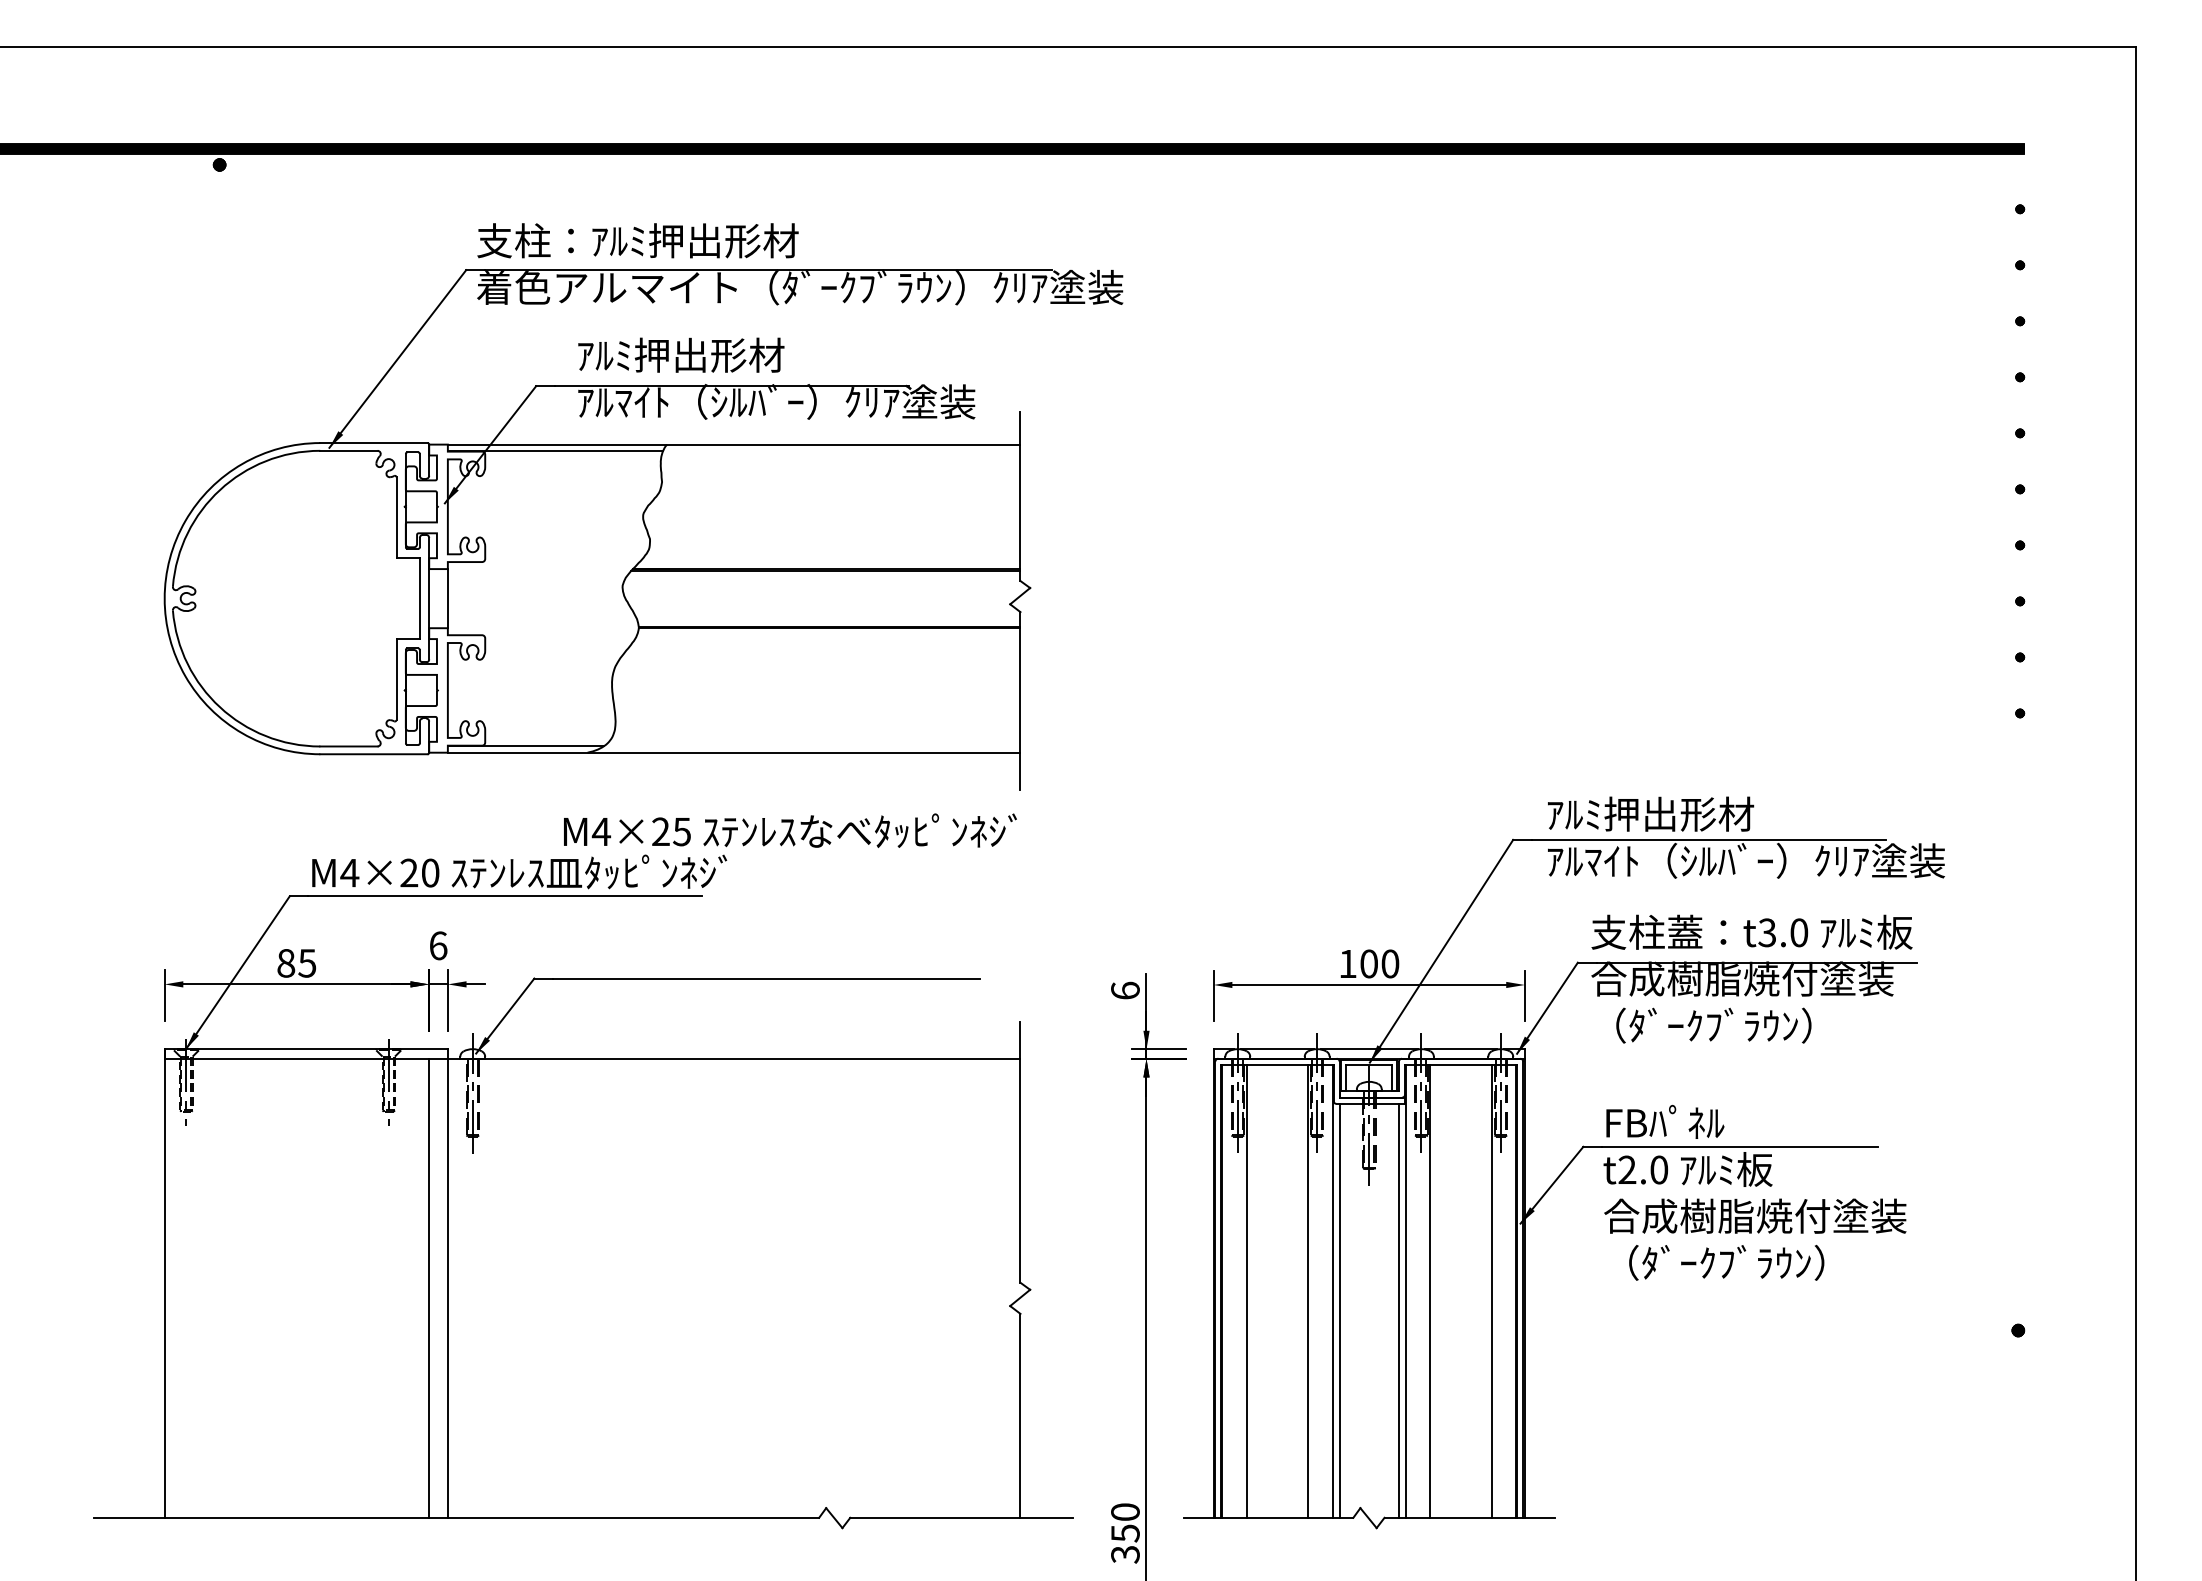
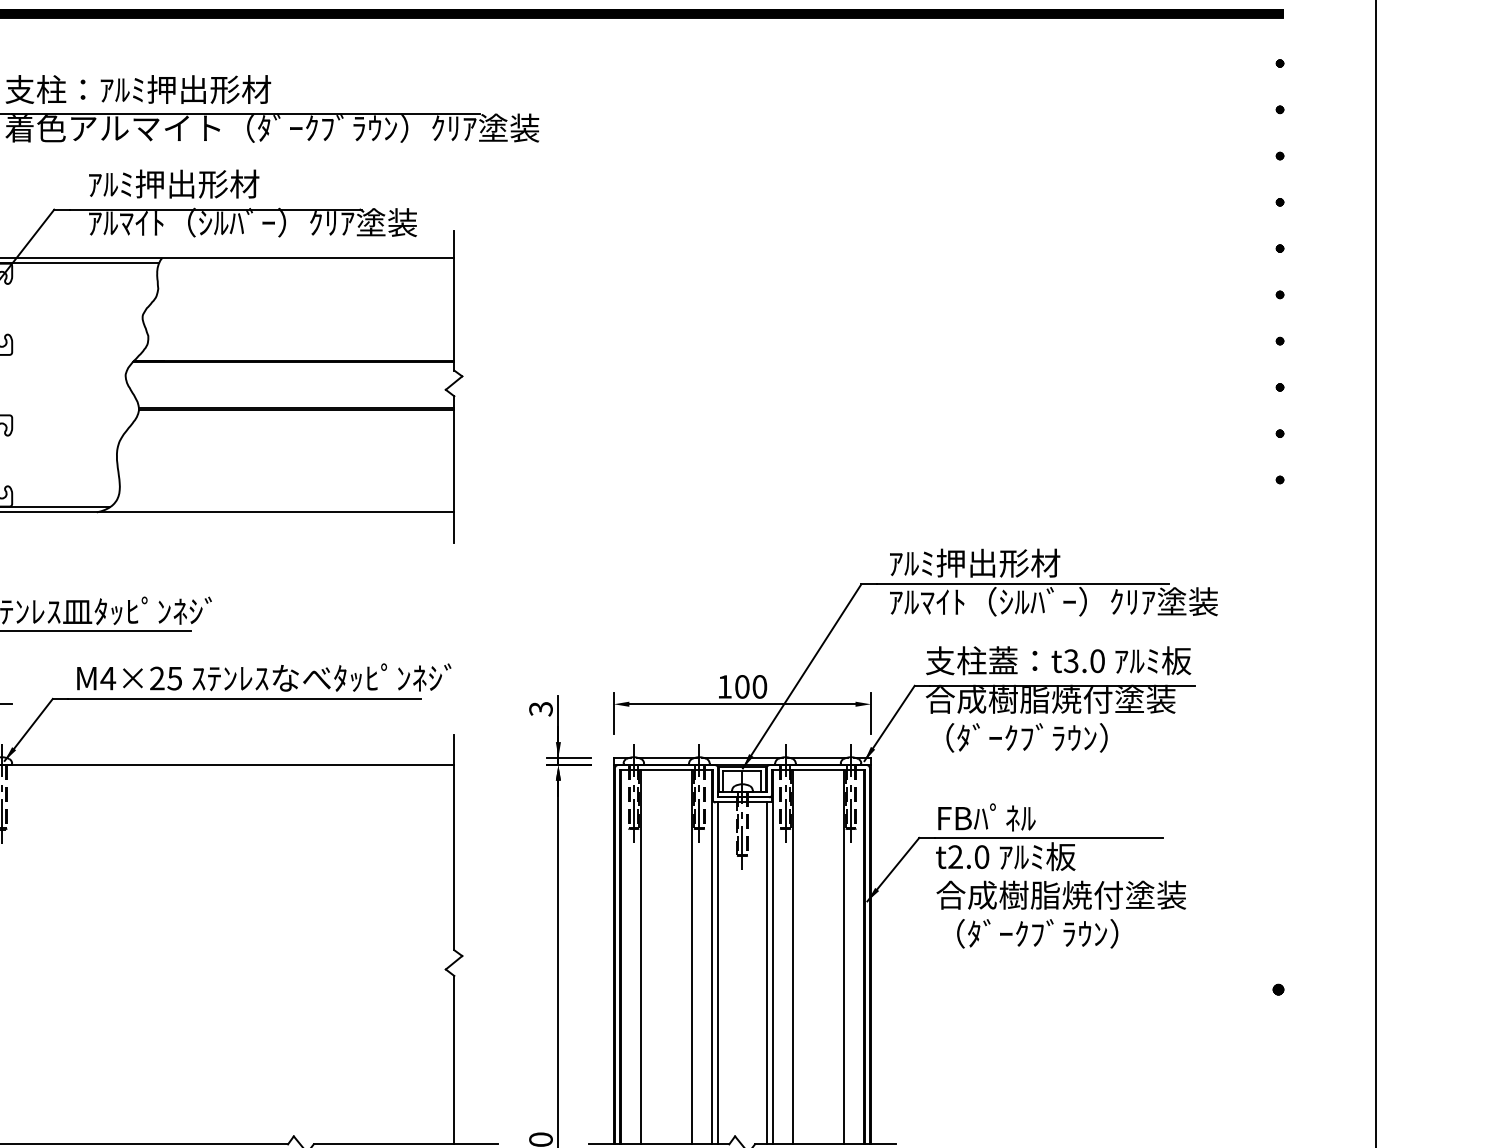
text: (790, 830) -> (264, 677), moved
text: (1125, 990) -> (541, 708), 6 -> 3

